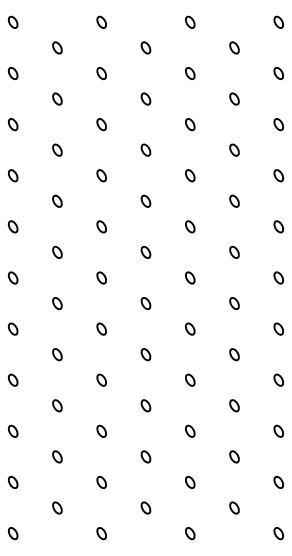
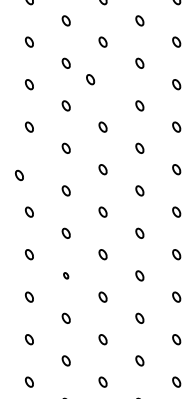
part: (145, 149) -> (90, 79), moved
part: (57, 251) -> (19, 174), moved
part: (101, 379) -> (66, 275), size x0.6

